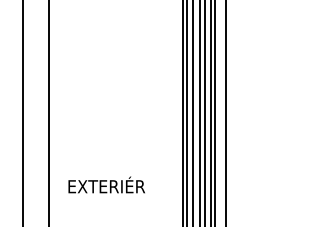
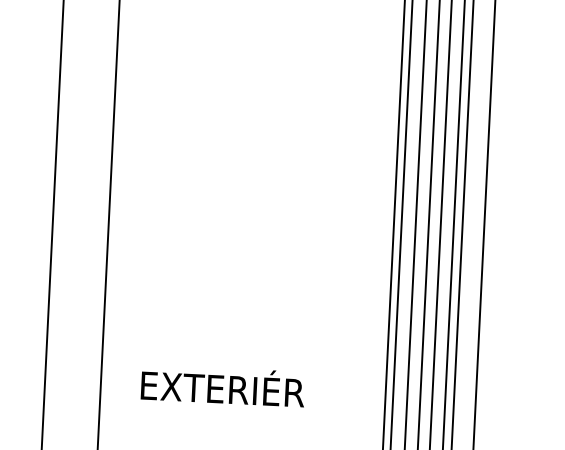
text: (106, 184) -> (222, 384), moved

